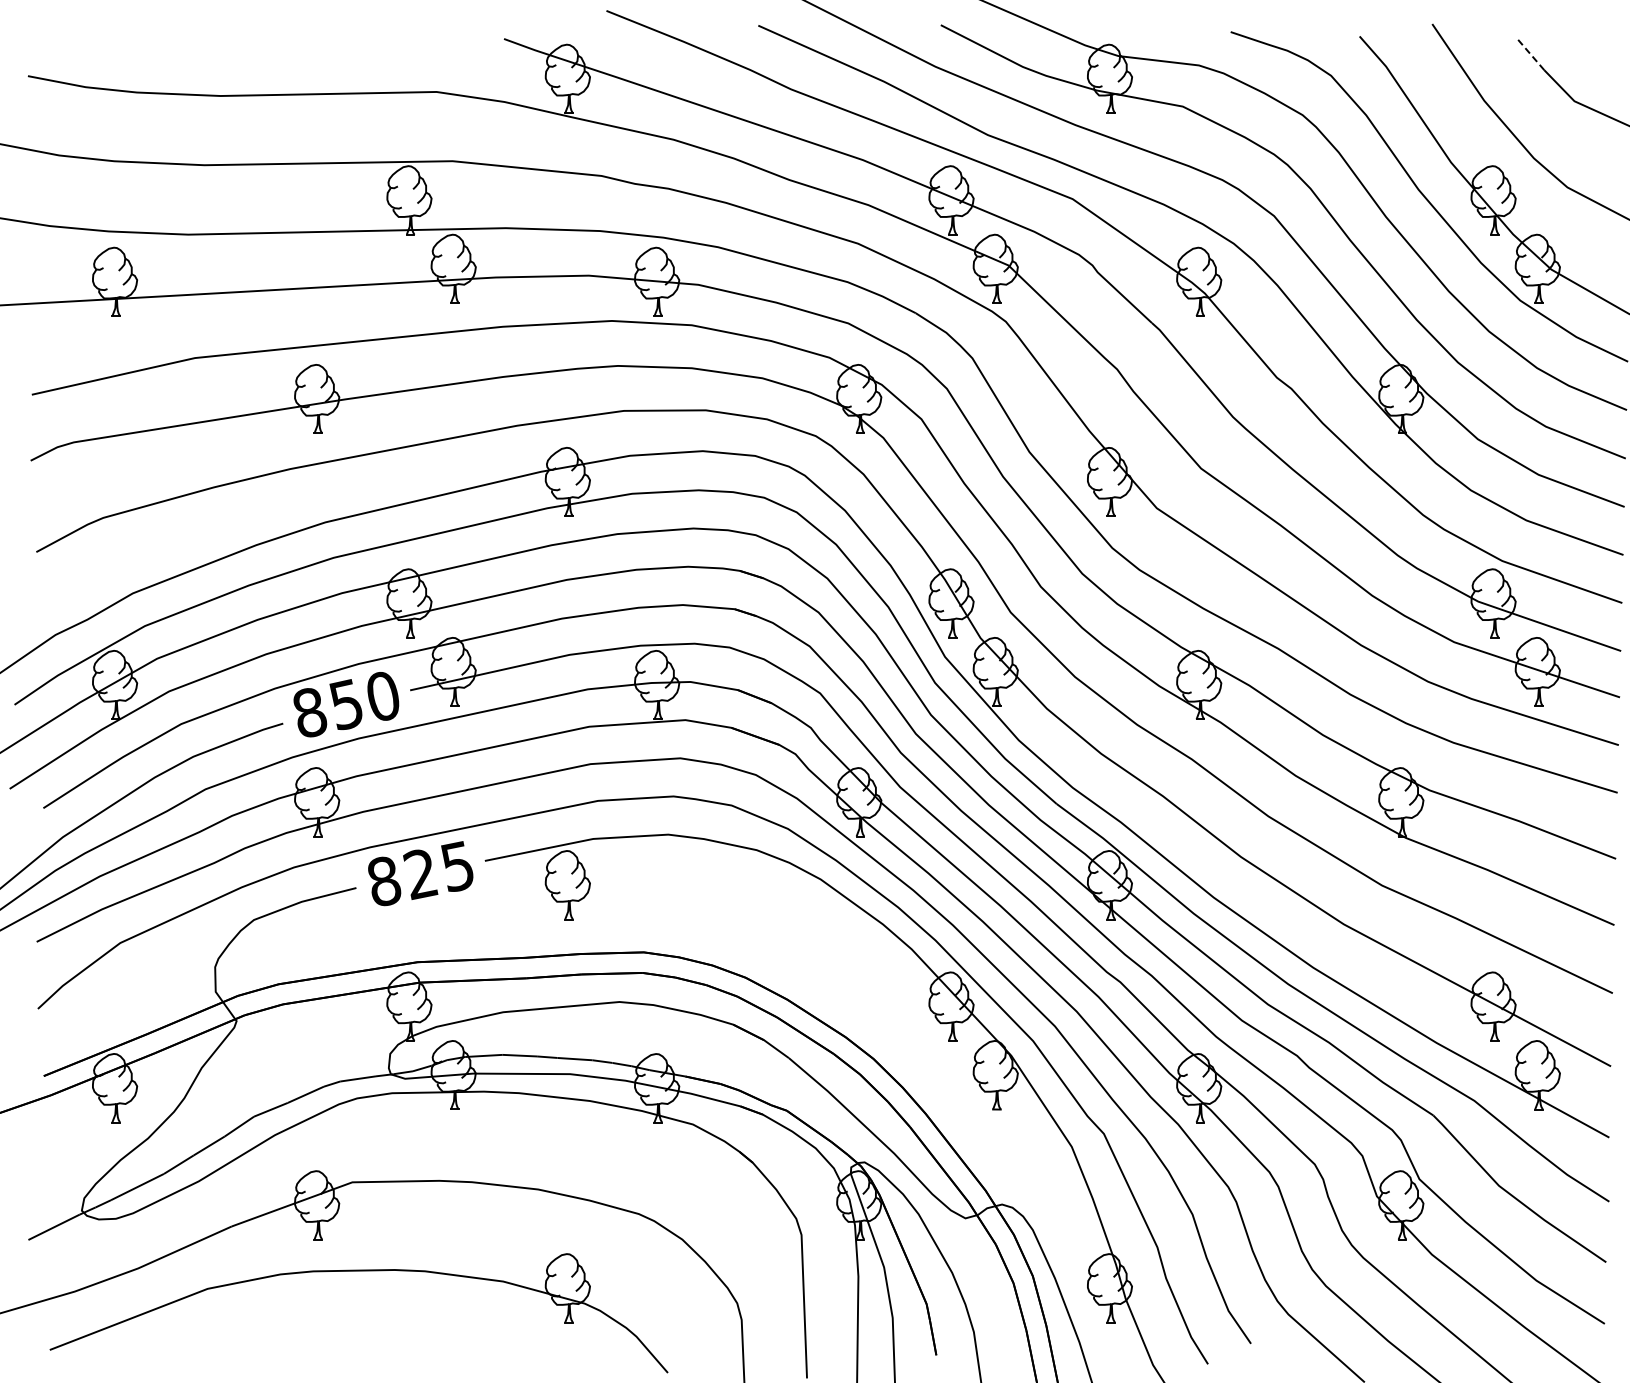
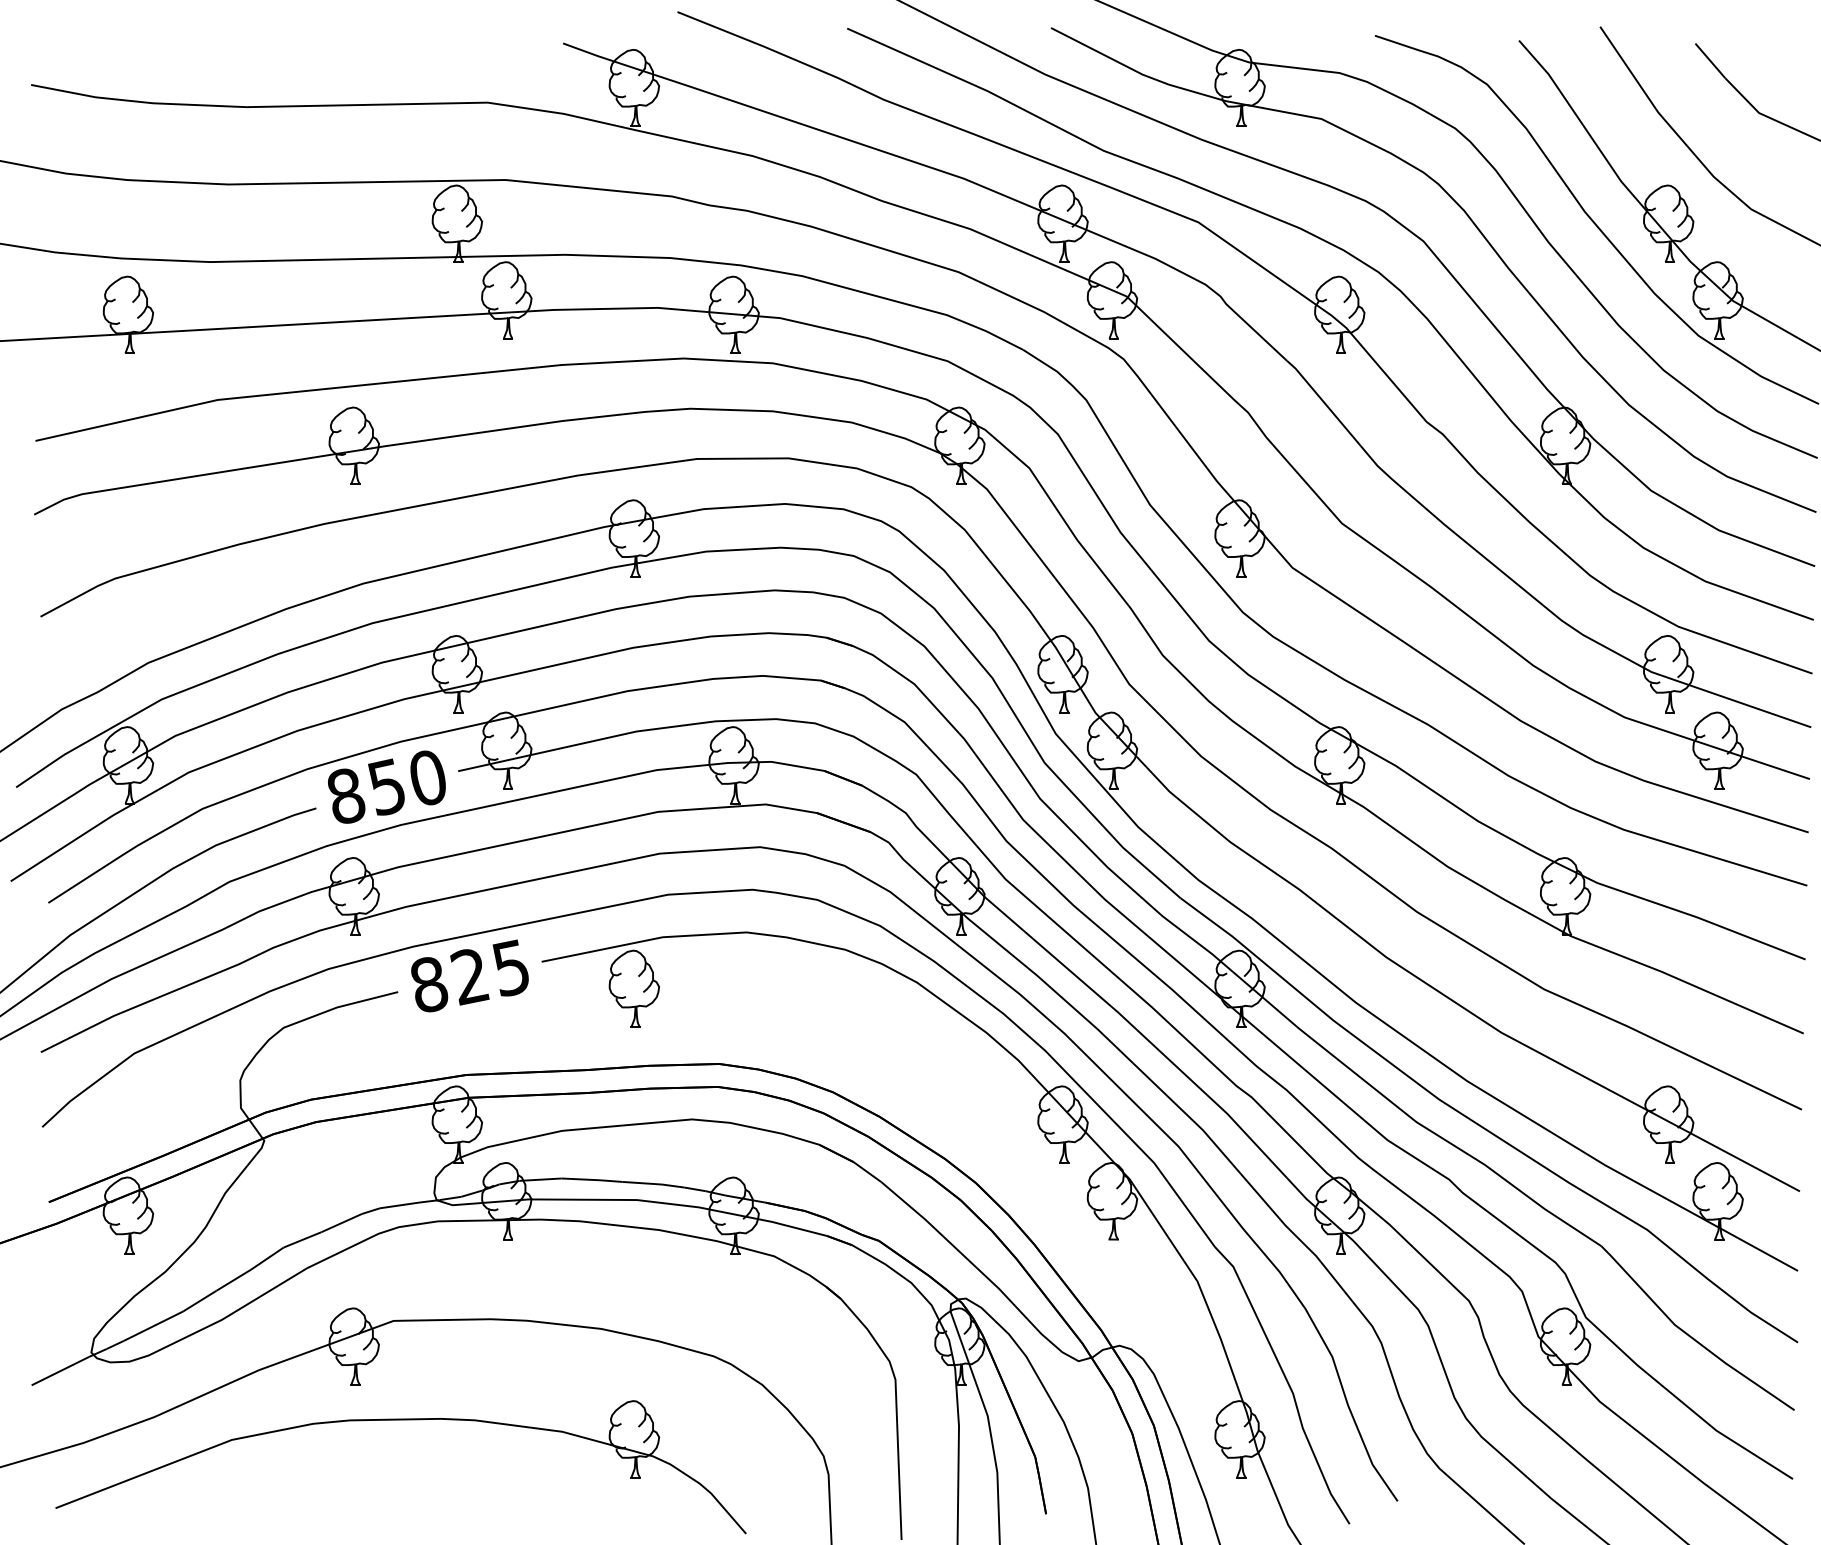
line: (1530, 54) -> (1709, 60), dashed -> solid

